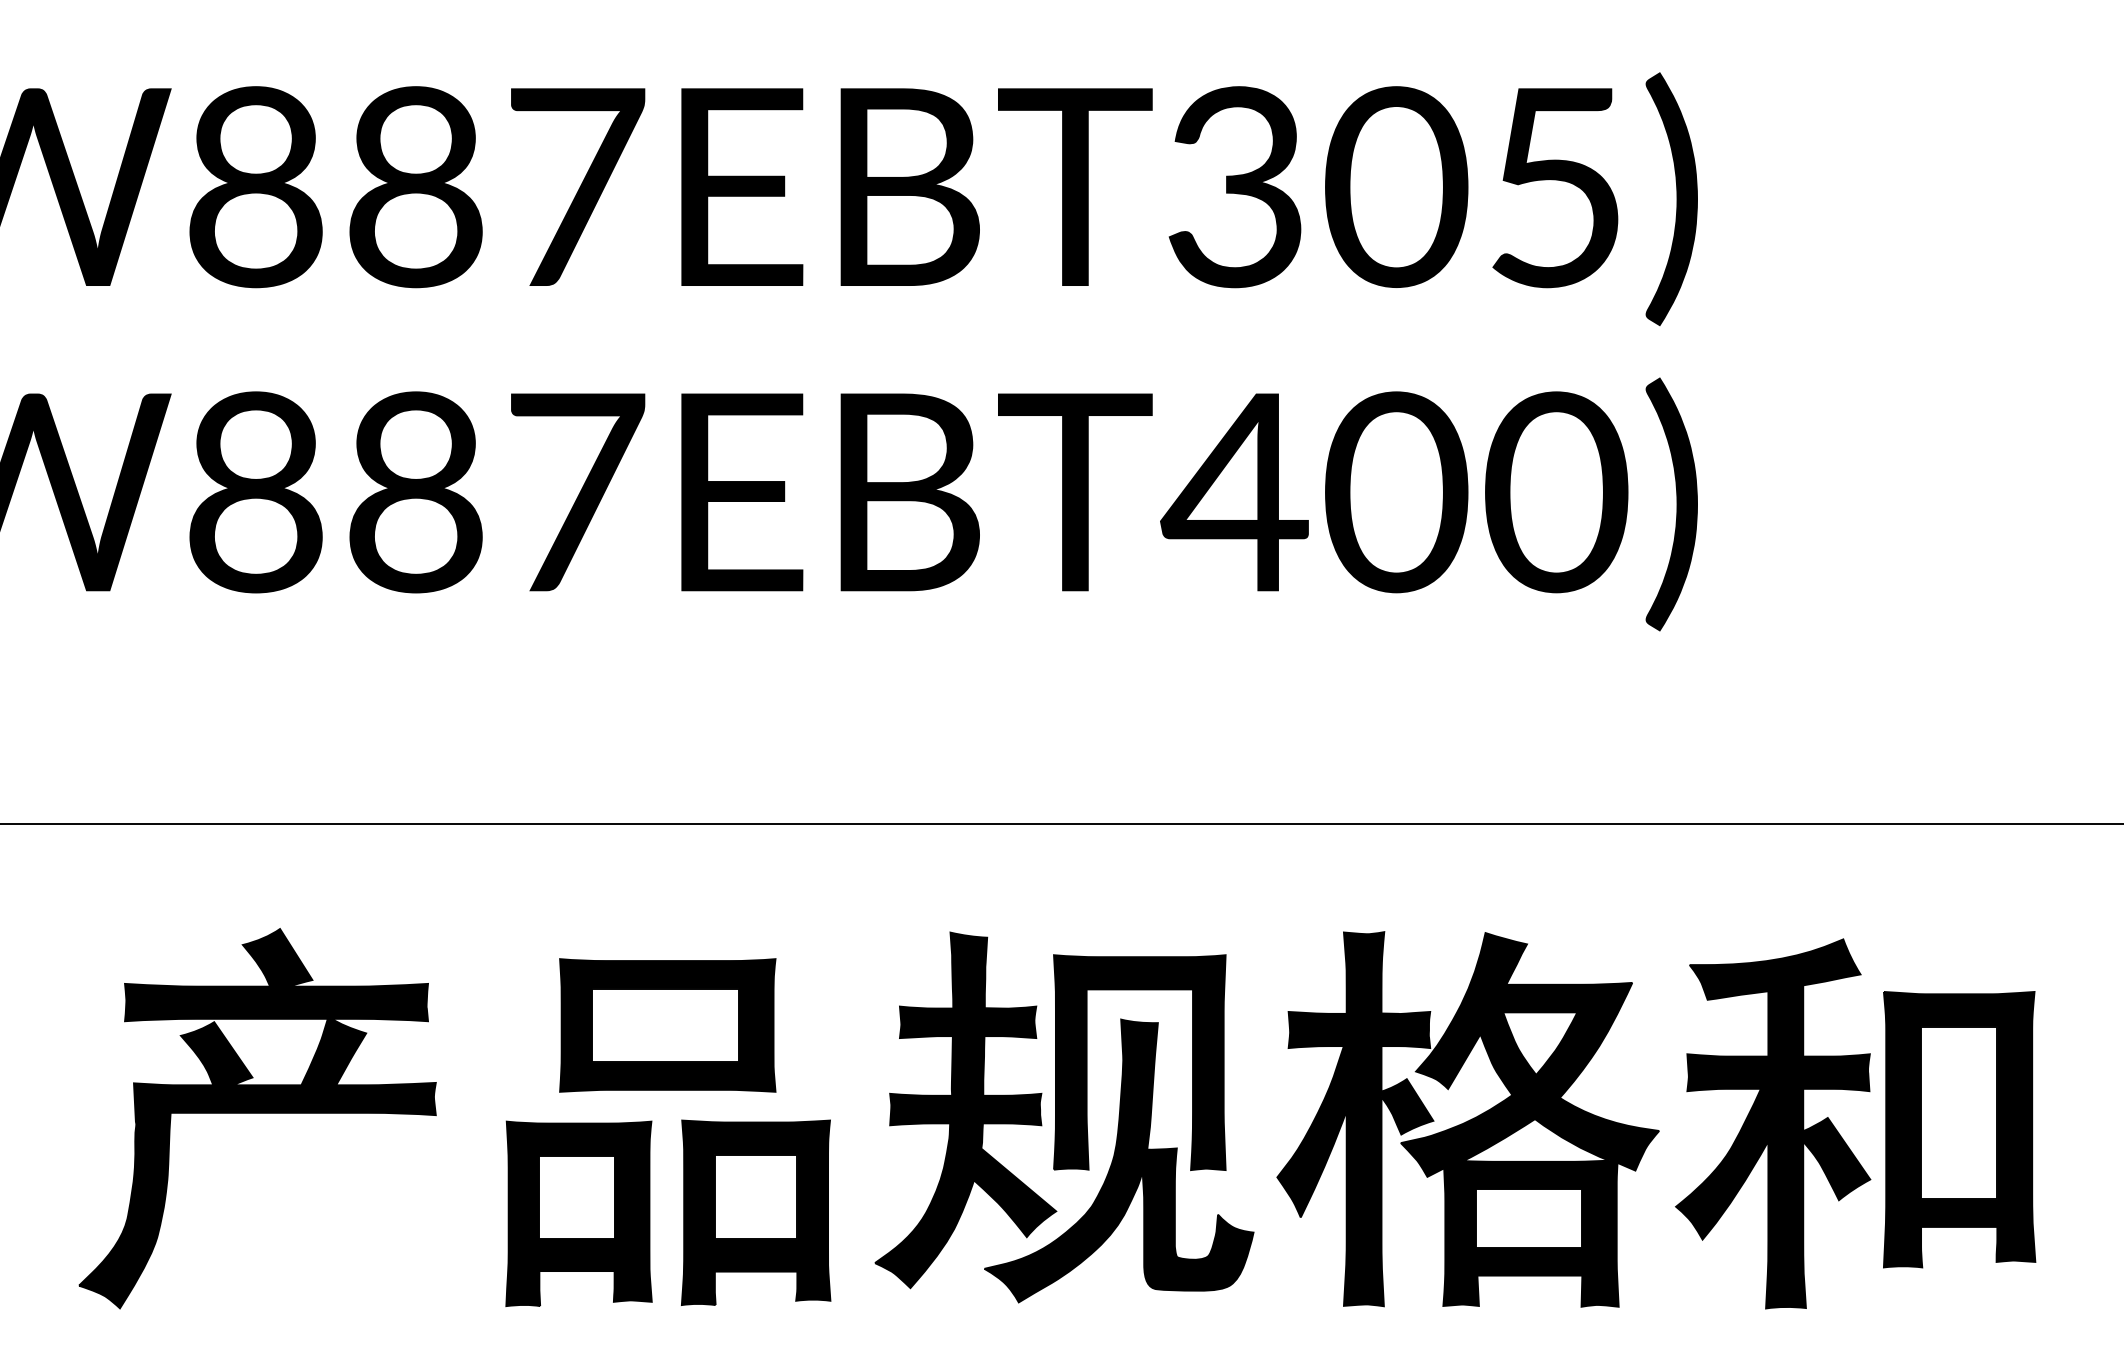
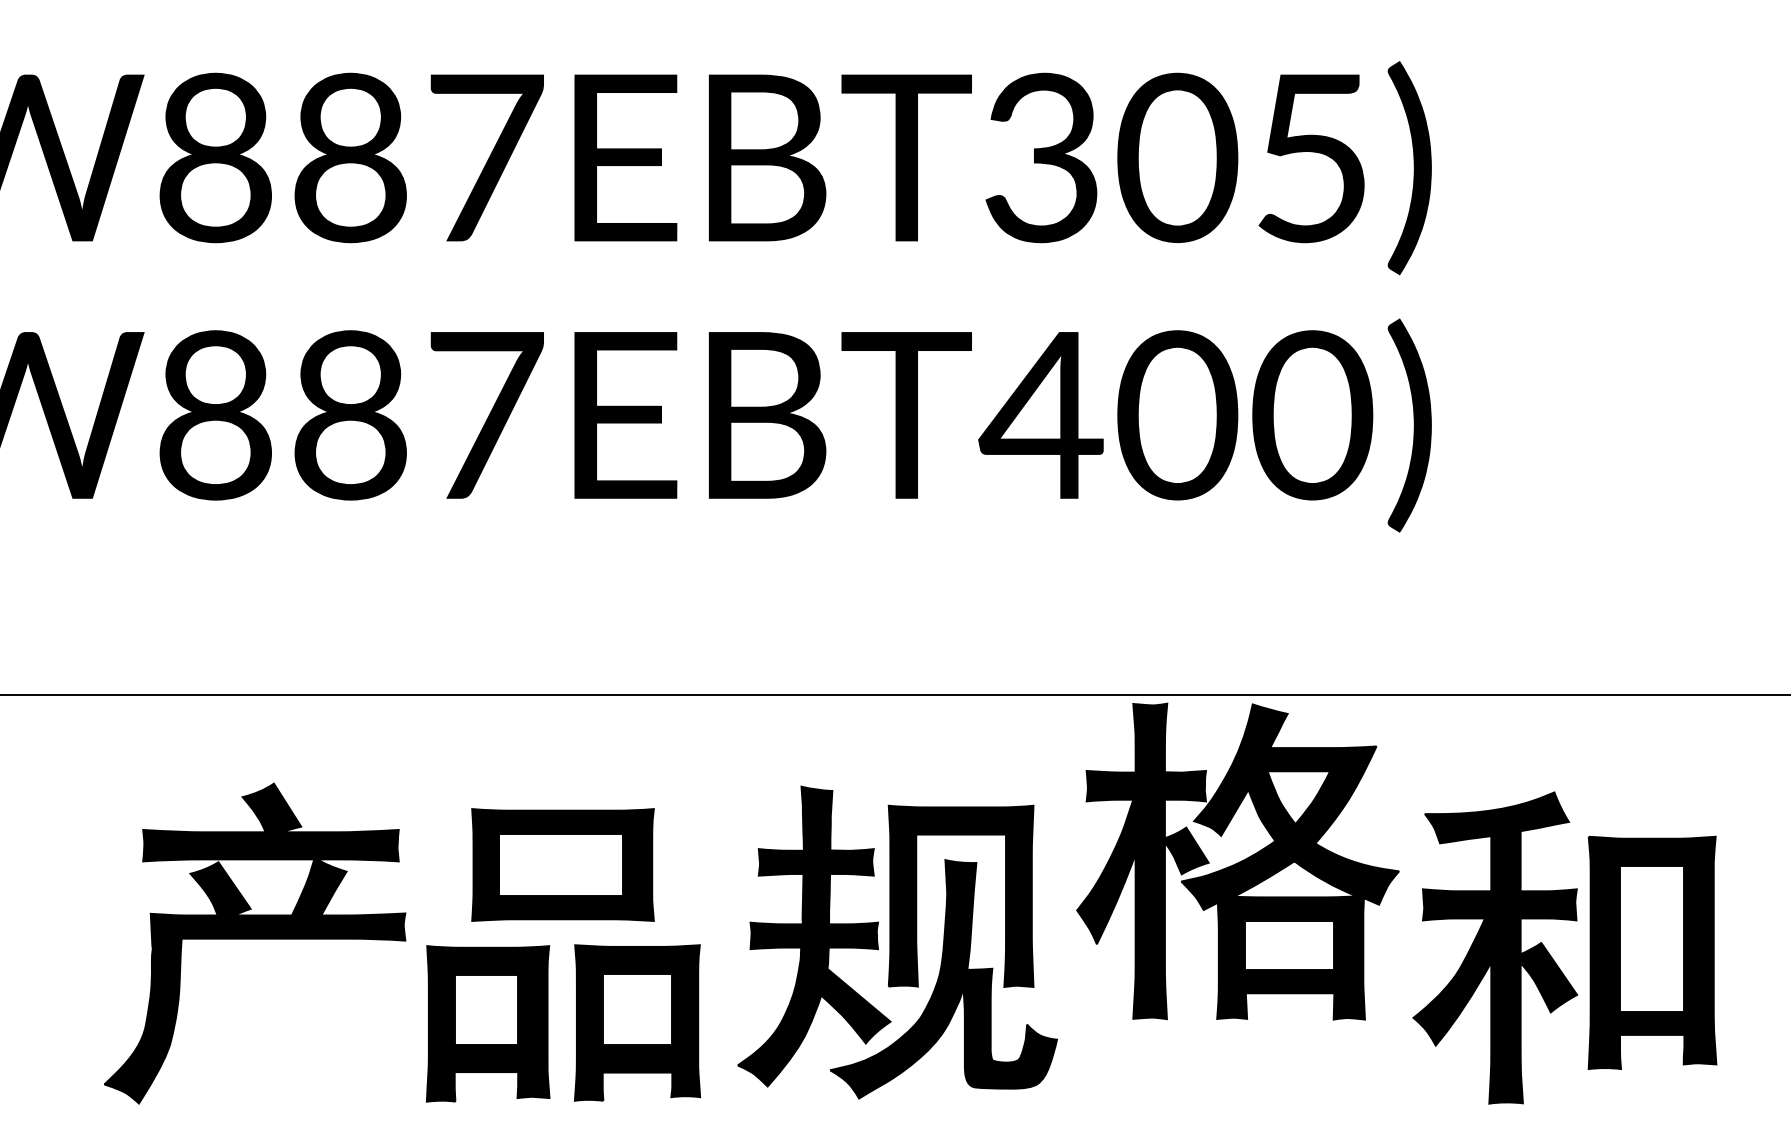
part: (257, 1118) -> (254, 943), moved
part: (1467, 1119) -> (1237, 861), moved

